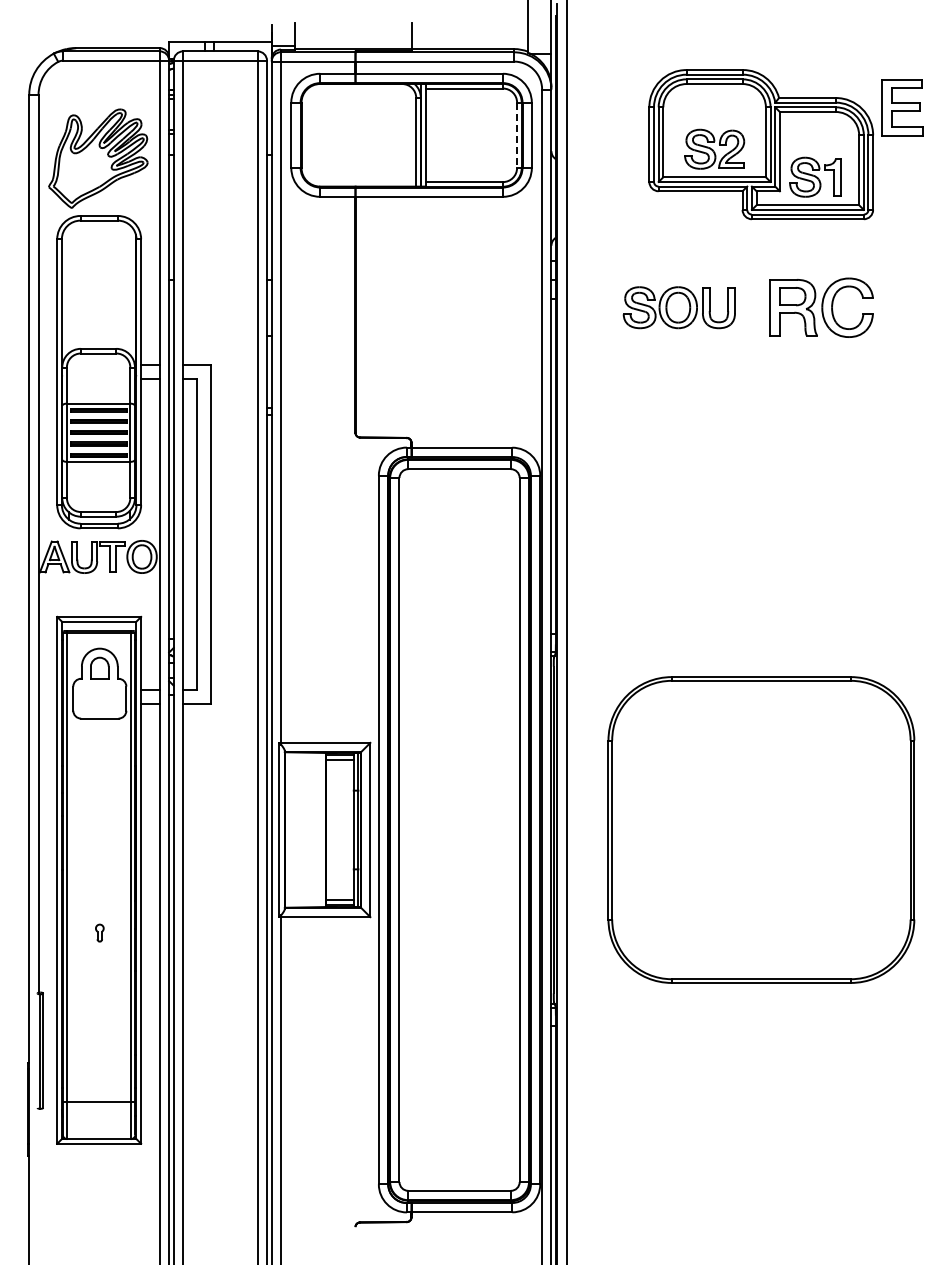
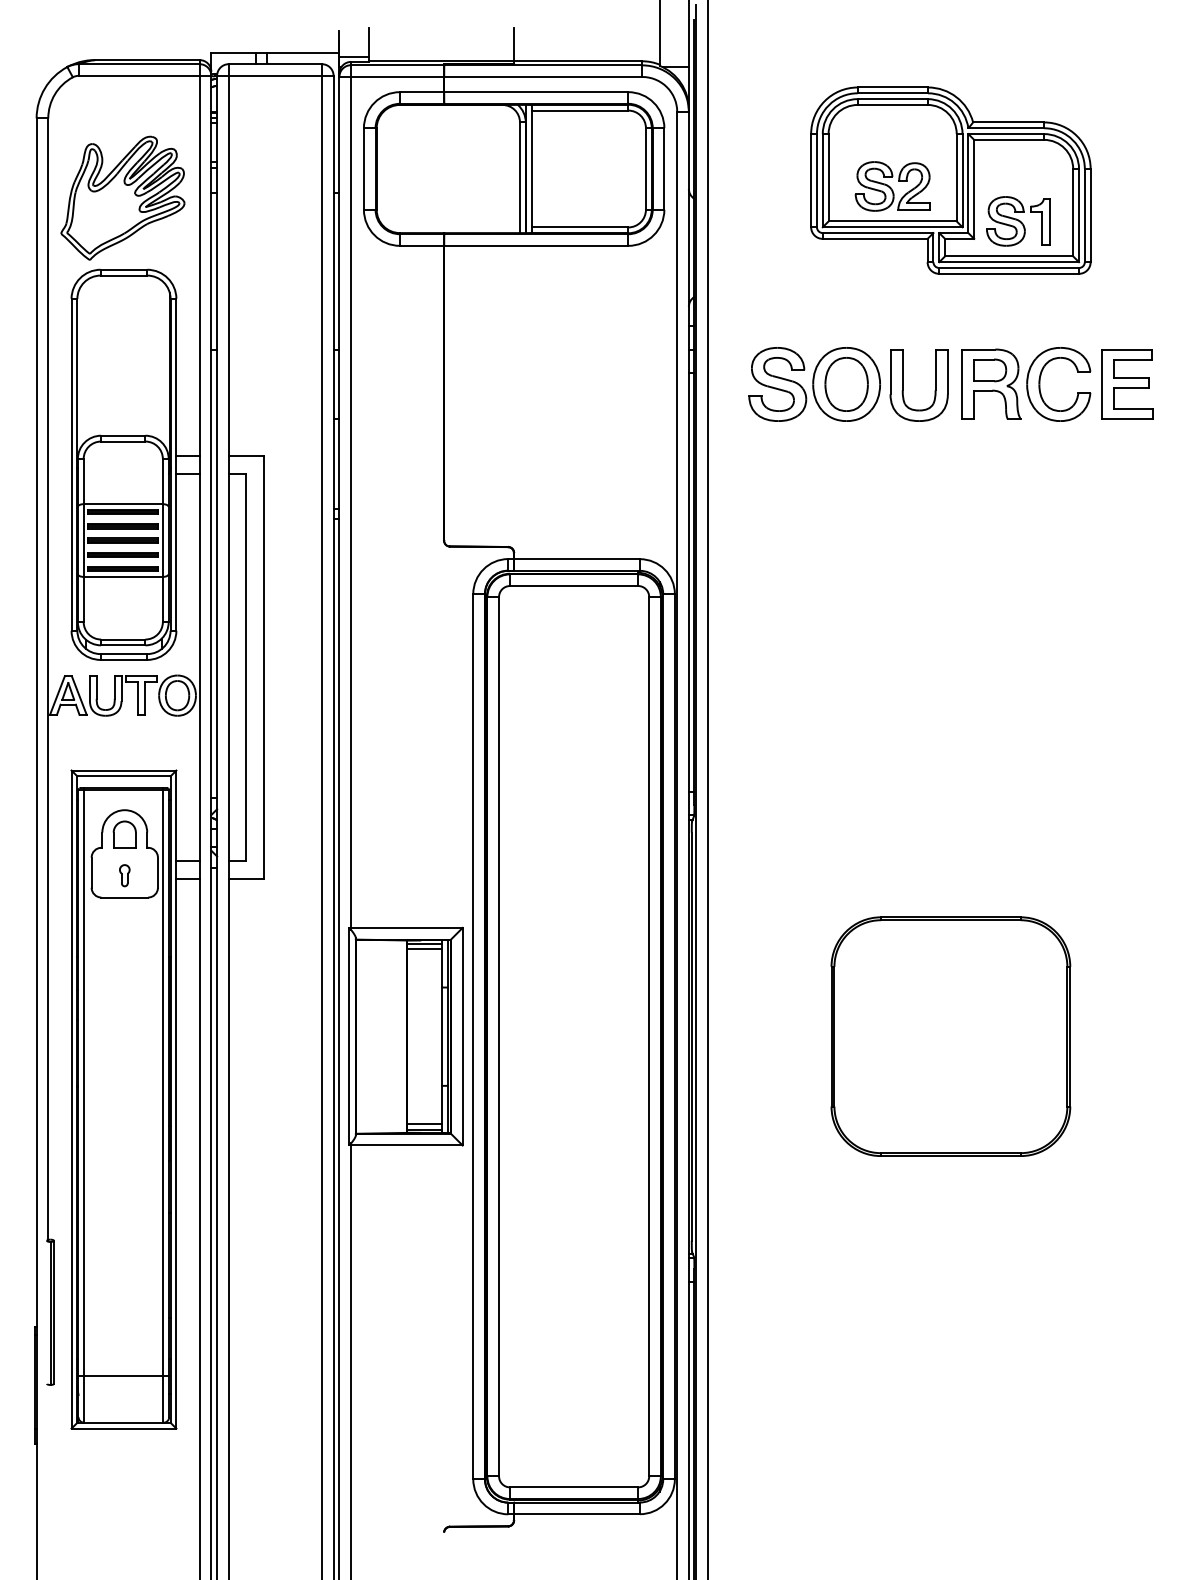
part: (902, 107) -> (1127, 384), moved
line: (517, 135) -> (646, 169), dashed -> solid
part: (679, 307) -> (848, 384), size x1.43
part: (760, 829) -> (949, 1036), size x0.62
part: (99, 932) -> (124, 874), moved

